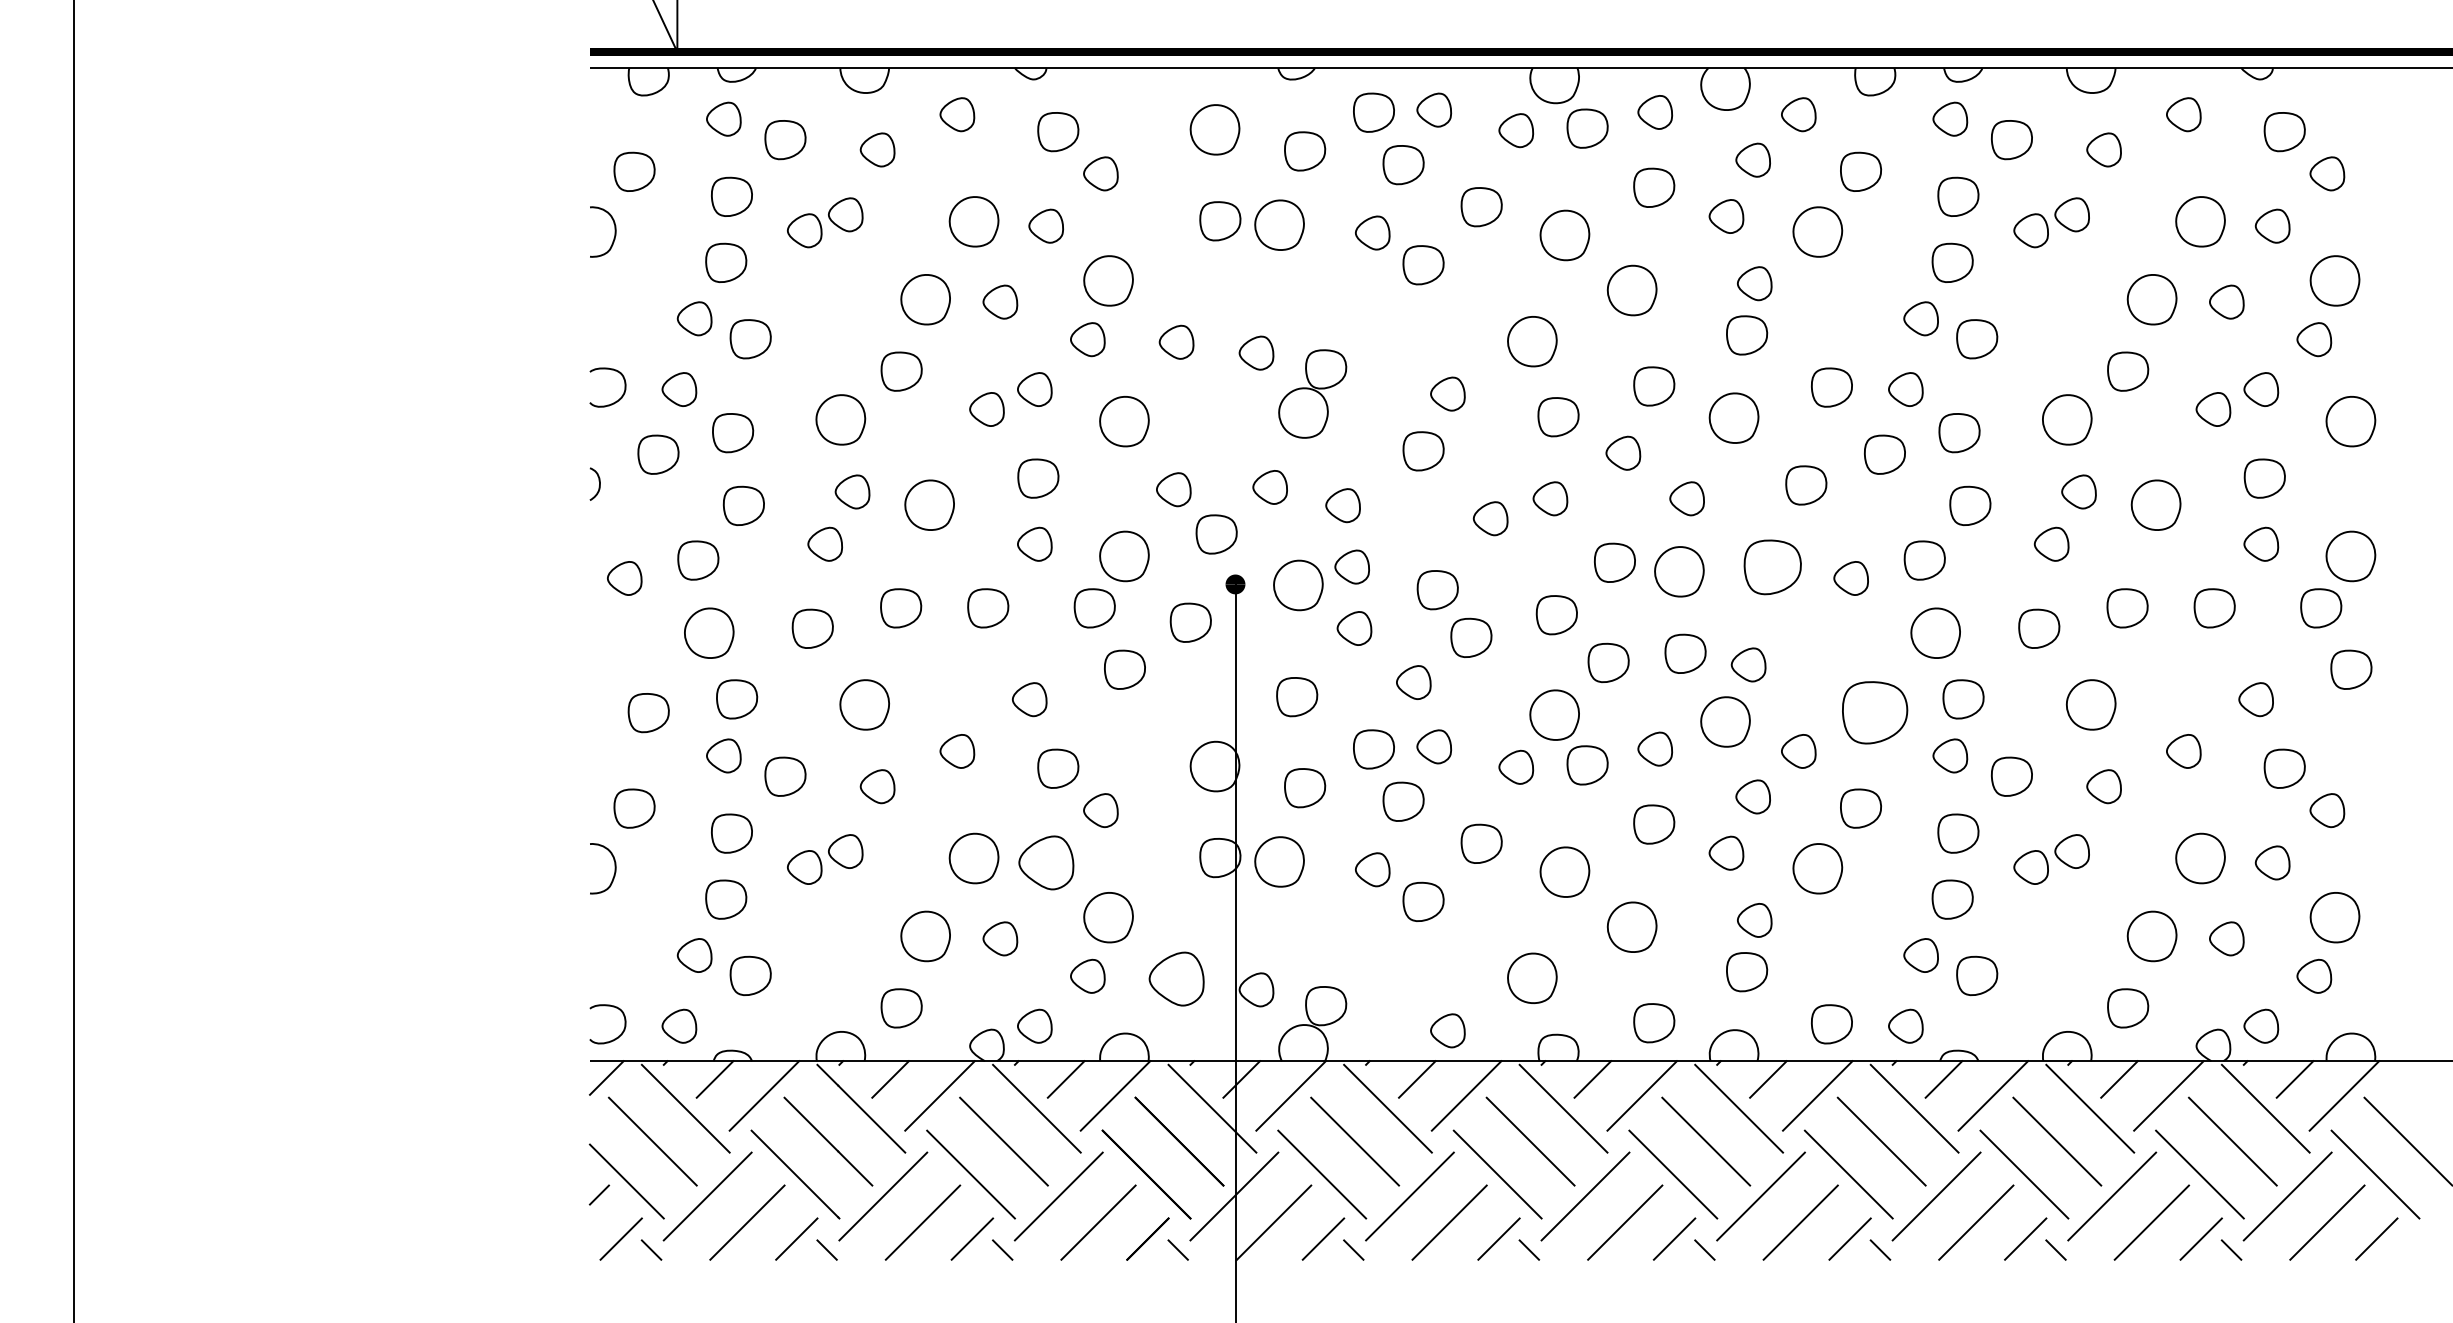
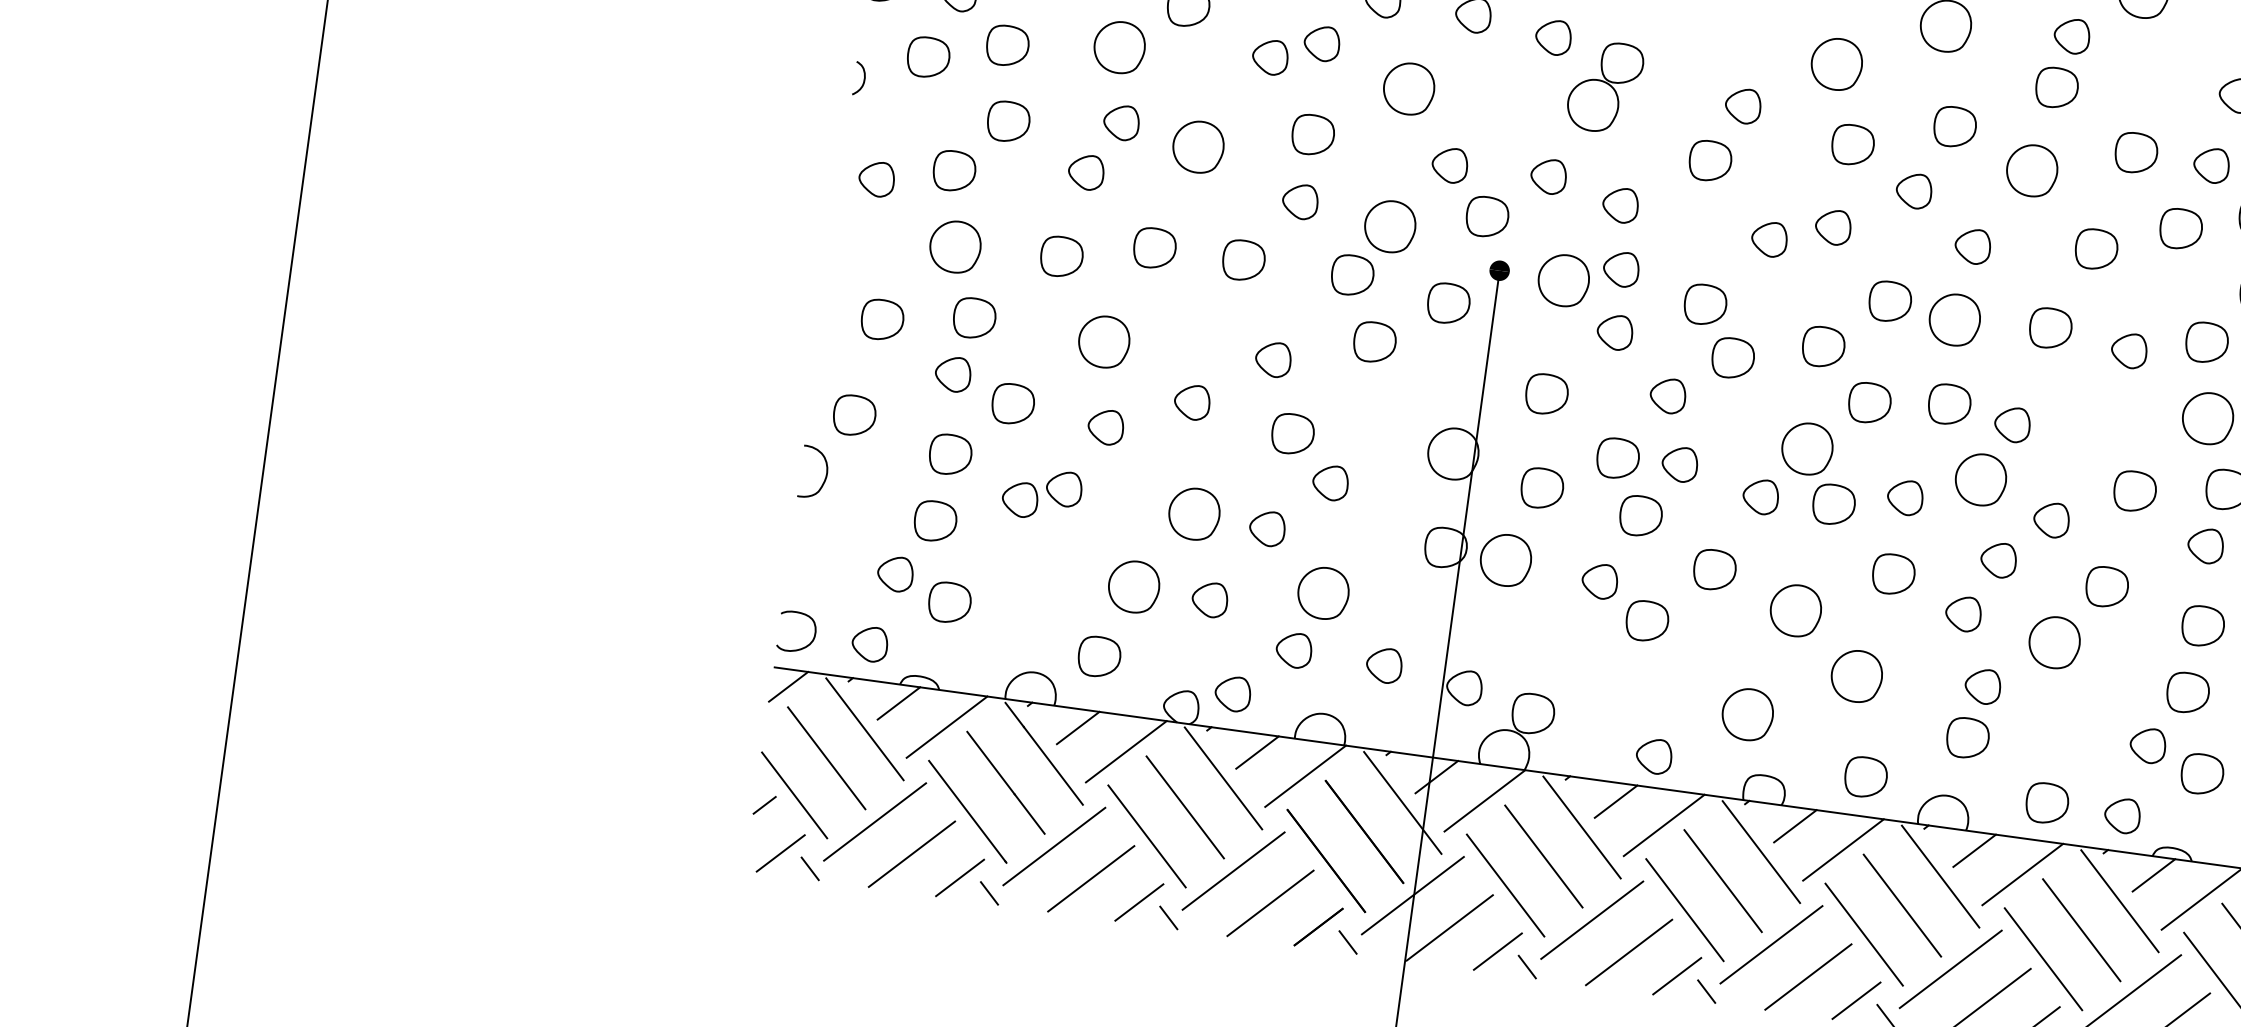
part: (1772, 567) -> (2050, 328), size x0.71
part: (1875, 713) -> (2135, 492), size x0.62
part: (1045, 862) -> (1266, 528), size x0.62
part: (1176, 978) -> (1384, 664), size x0.62

